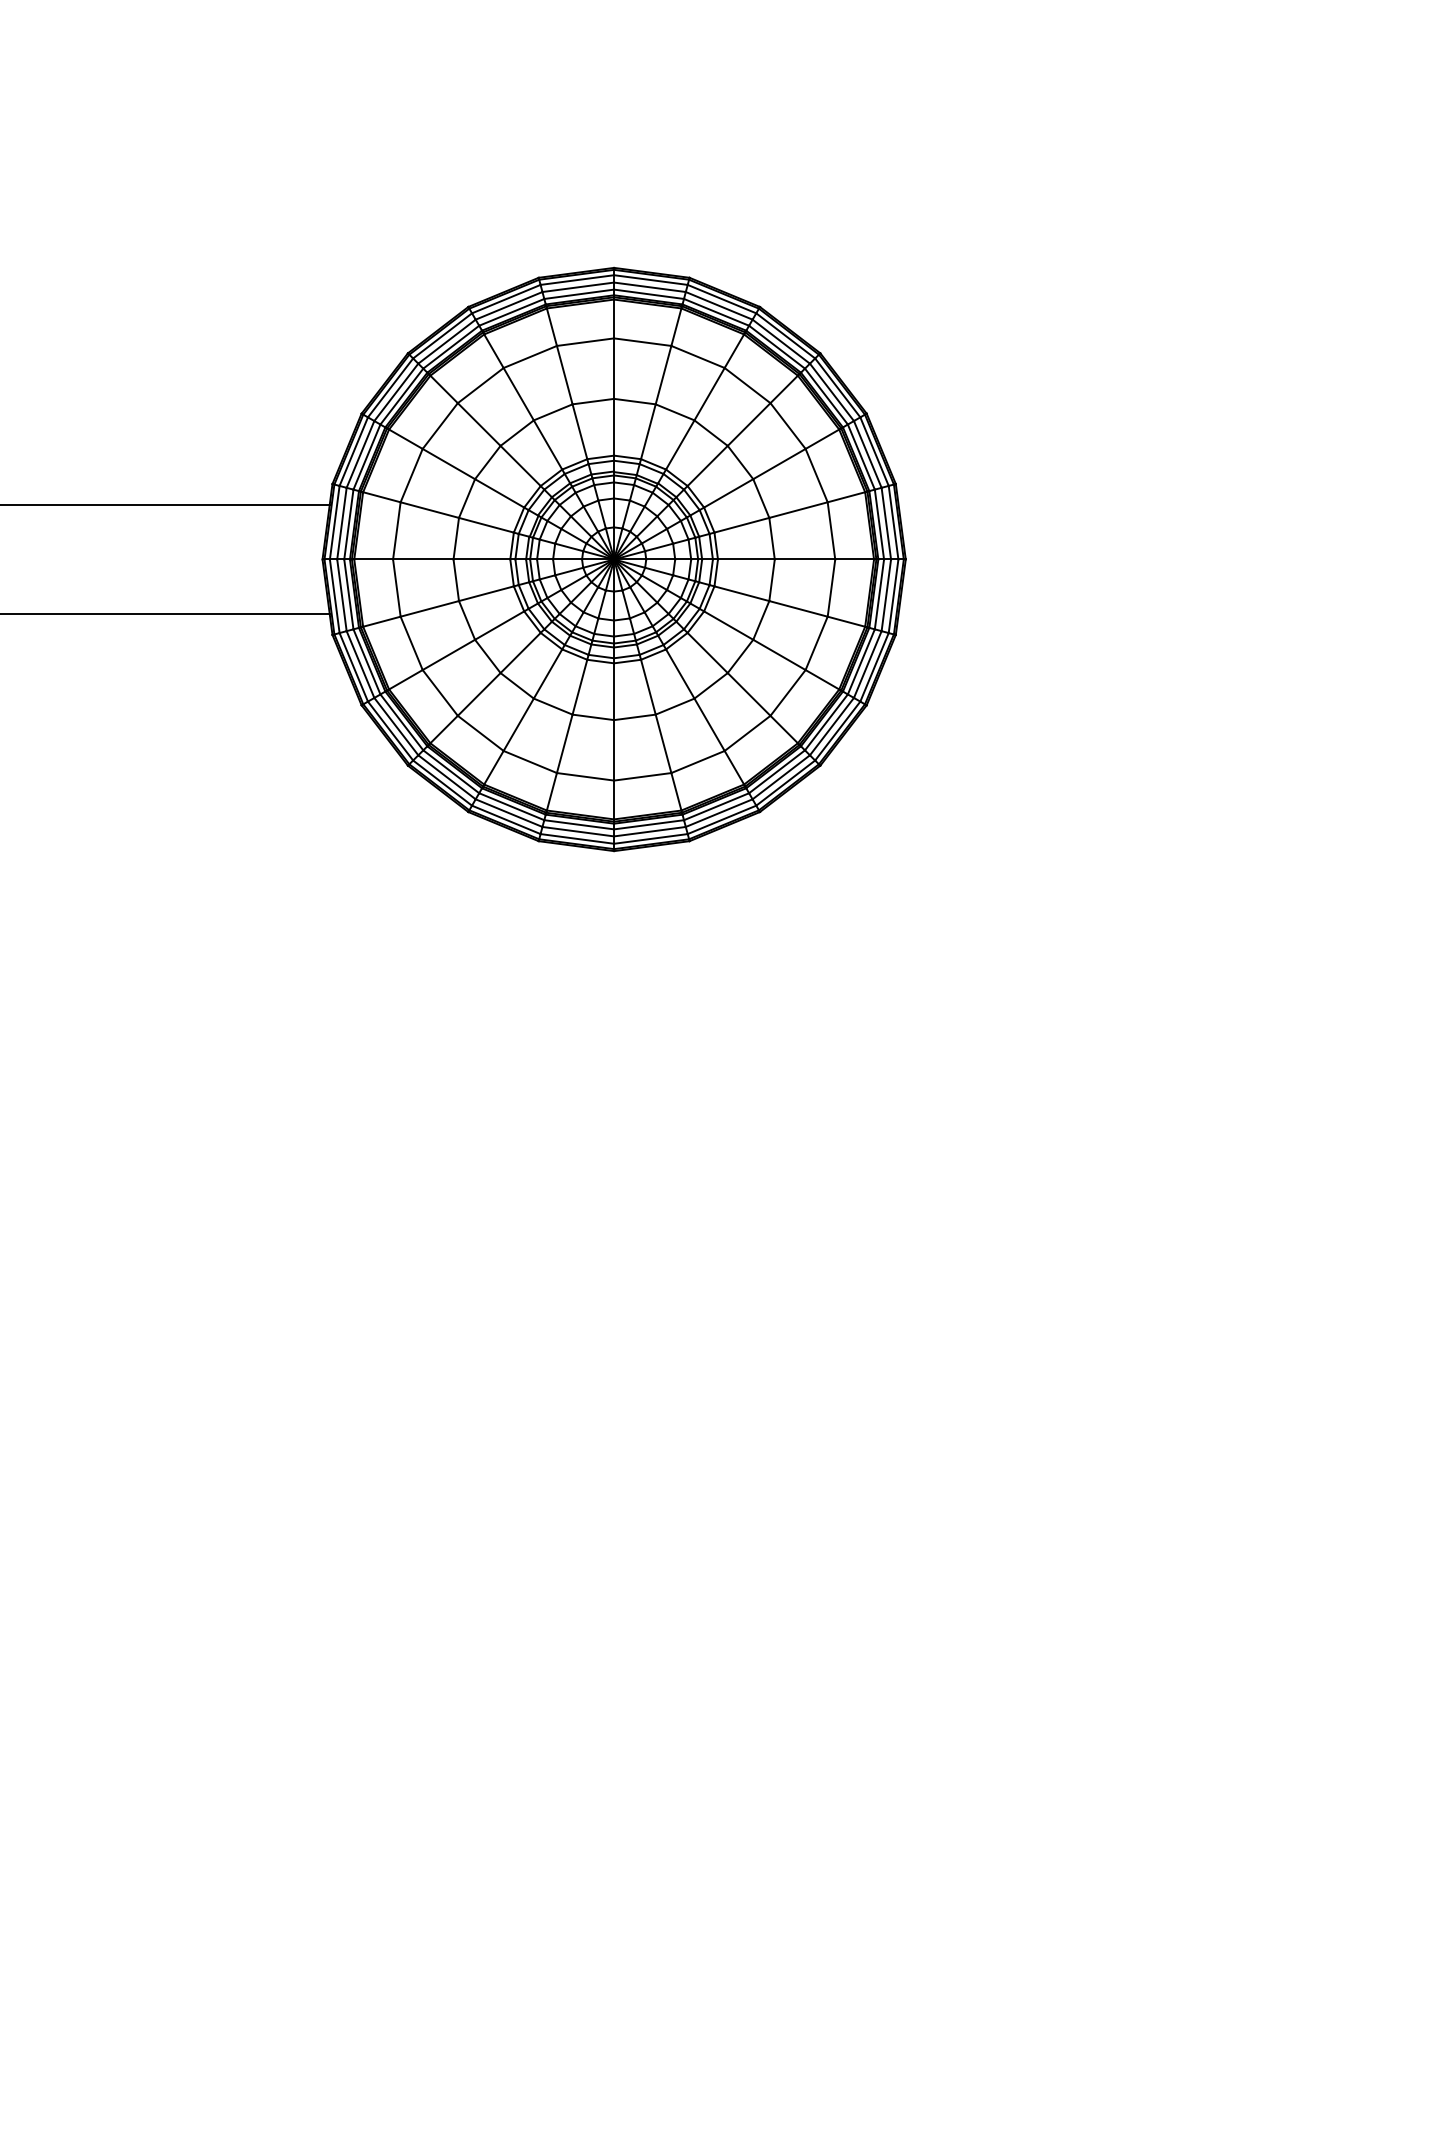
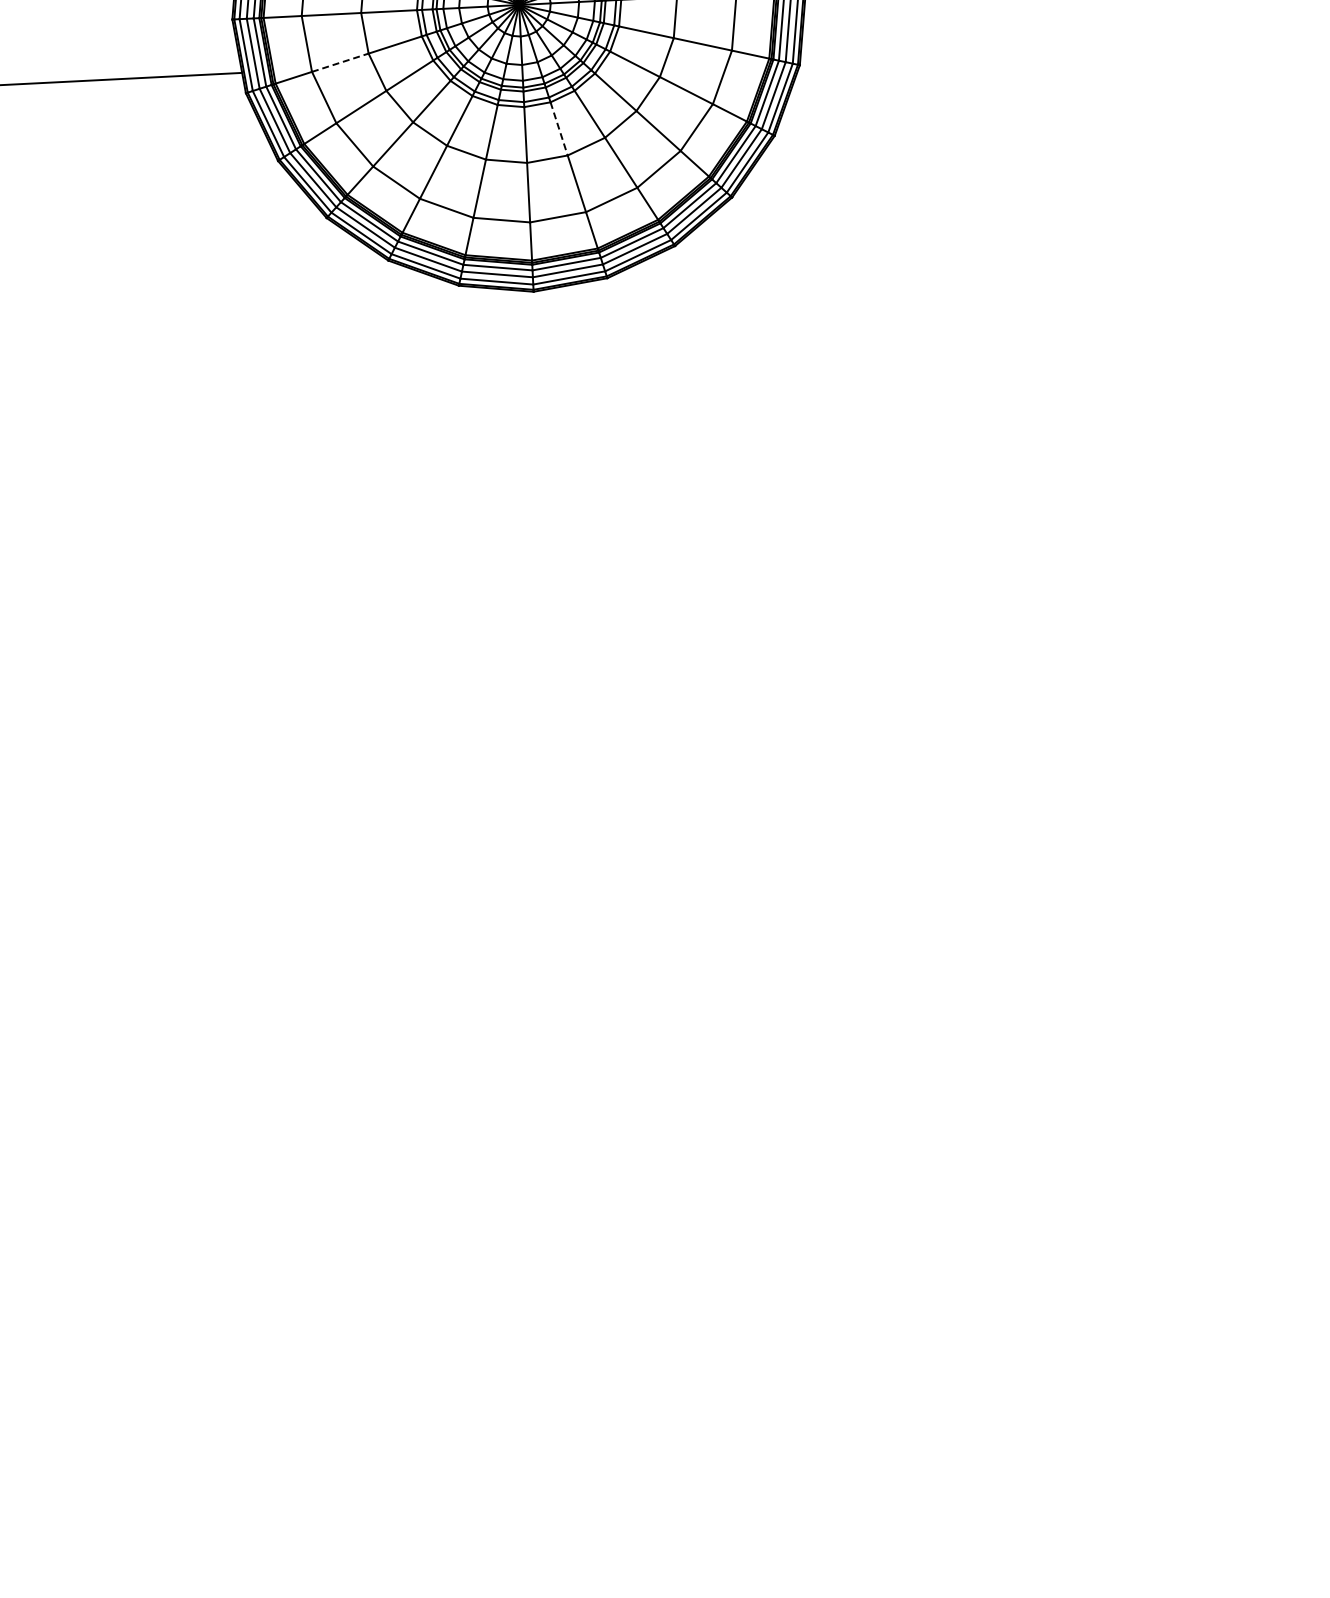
line: (430, 608) -> (340, 62), solid -> dashed
line: (648, 687) -> (559, 129), solid -> dashed

